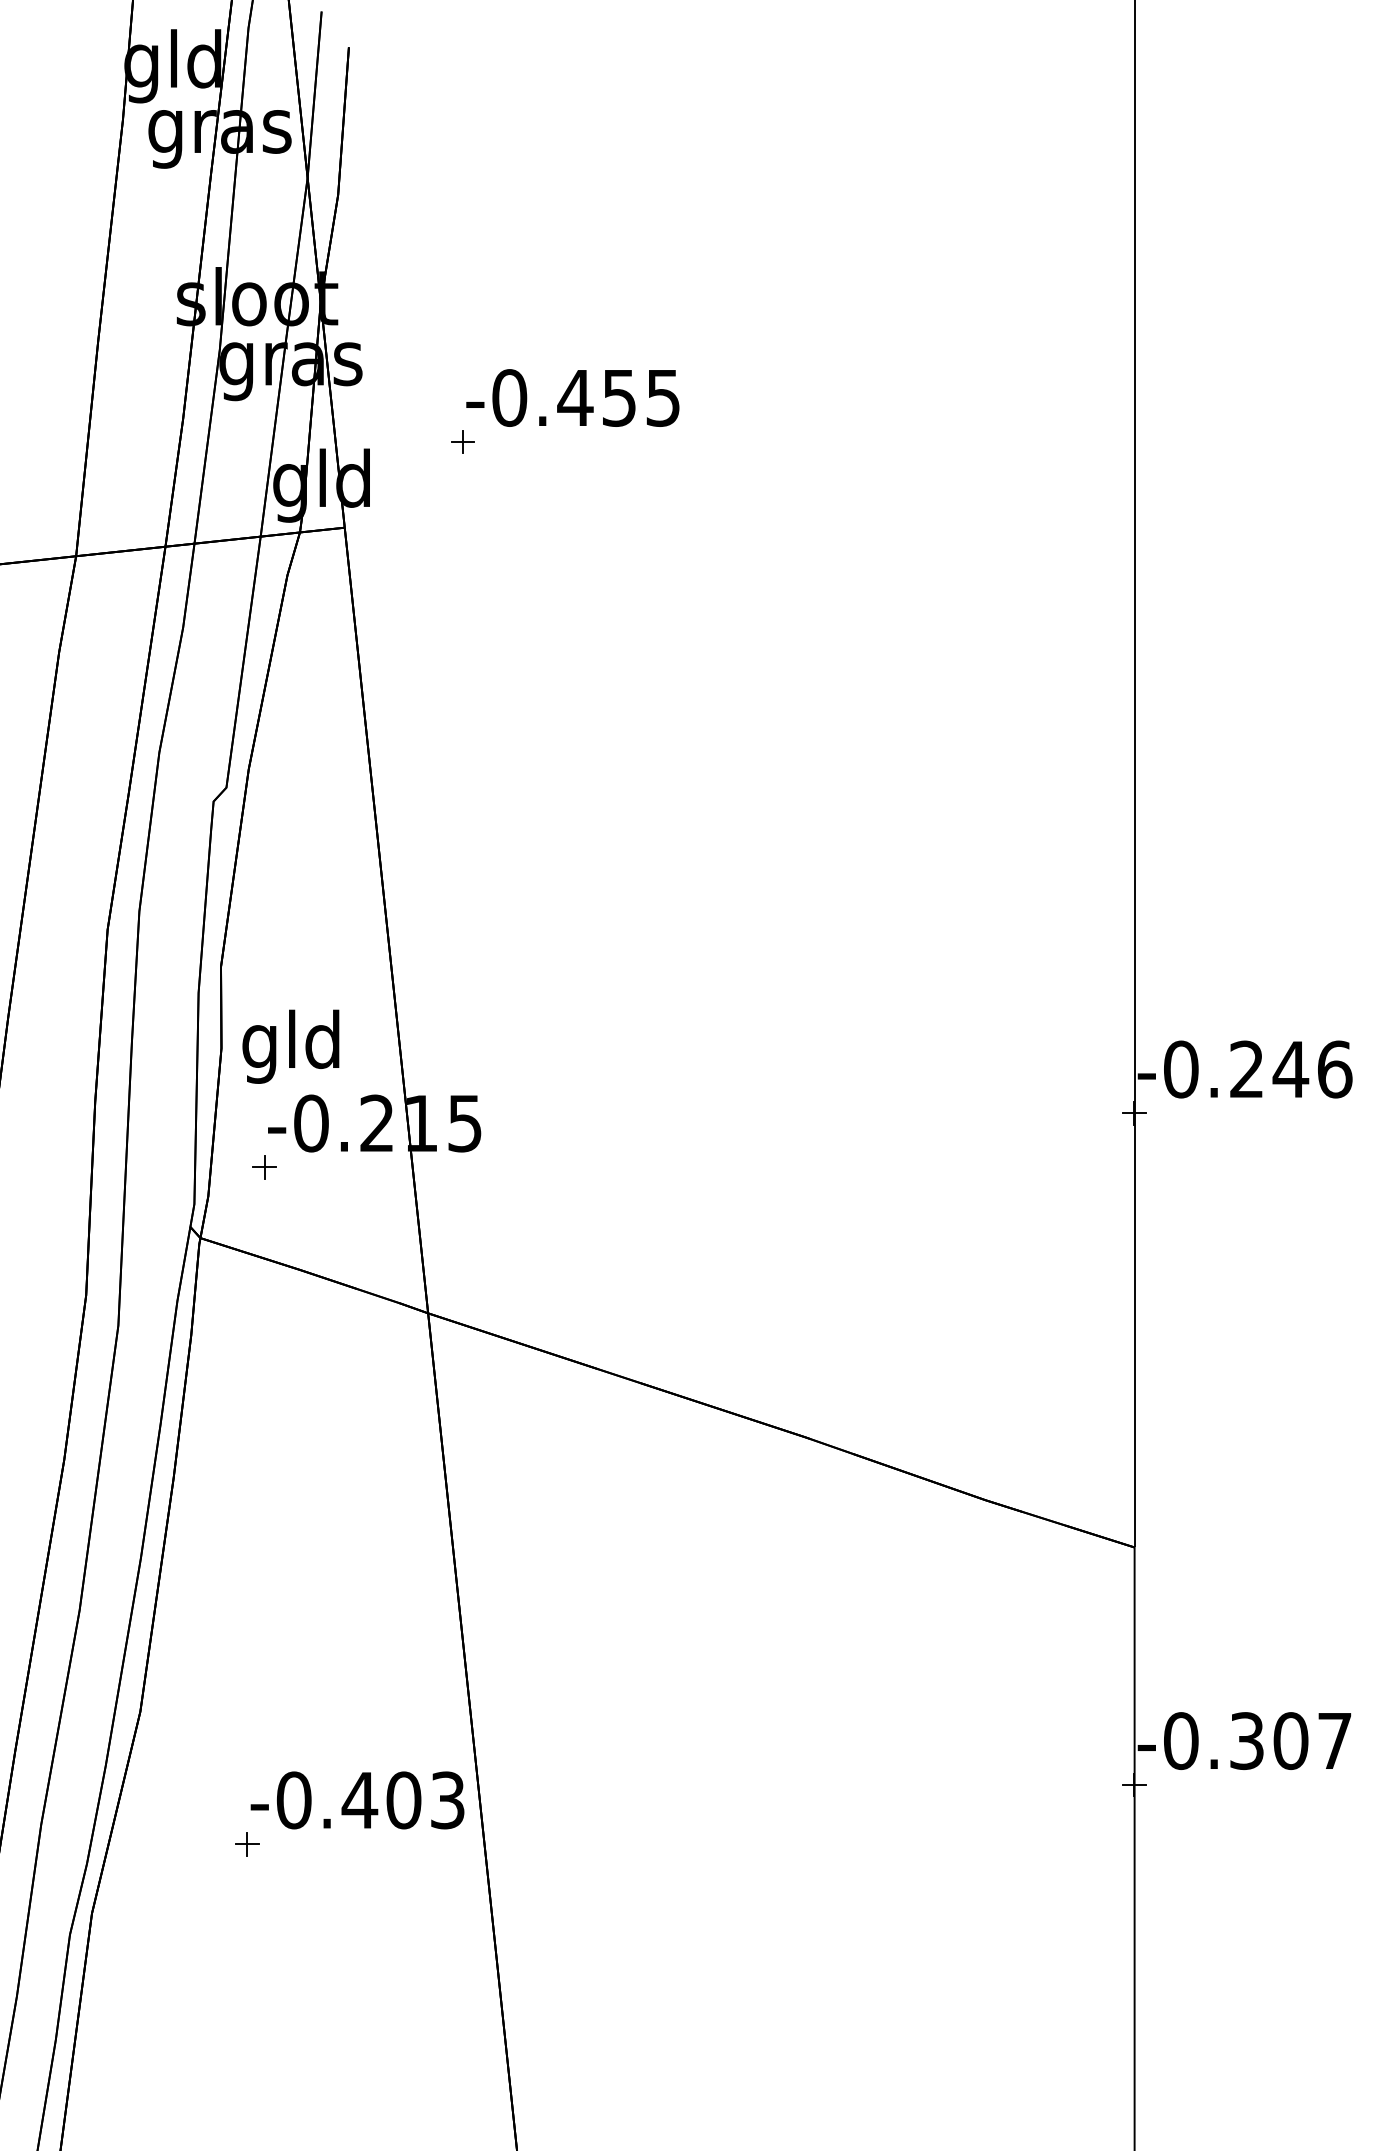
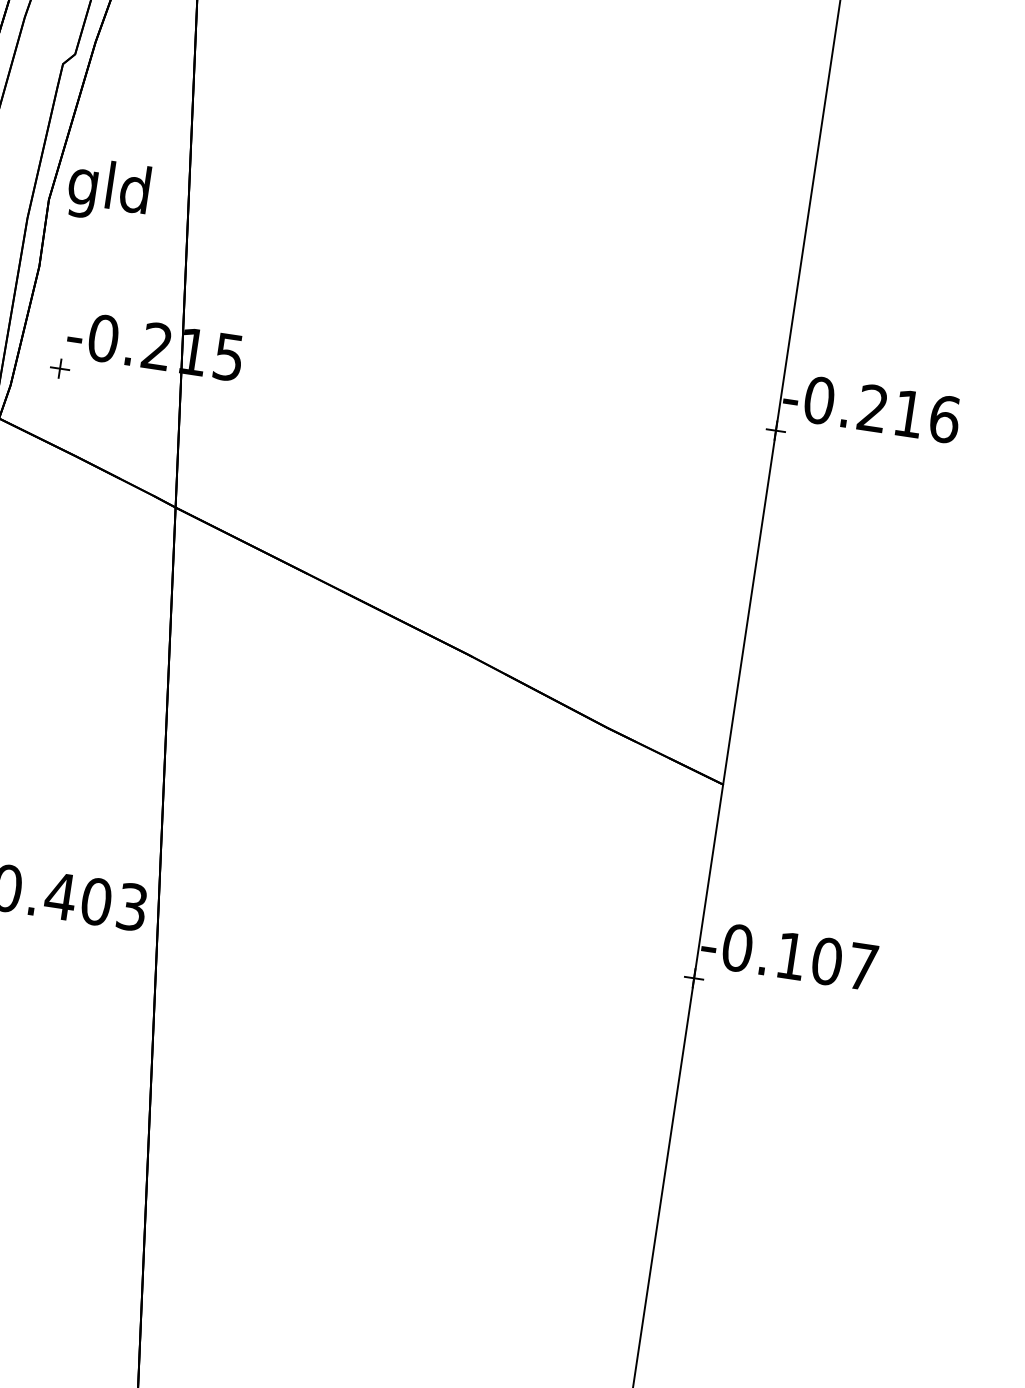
text: (290, 1046) -> (108, 190), moved
text: (1290, 1069) -> (908, 413), -0.246 -> -0.216
text: (1246, 1741) -> (790, 956), -0.307 -> -0.107

